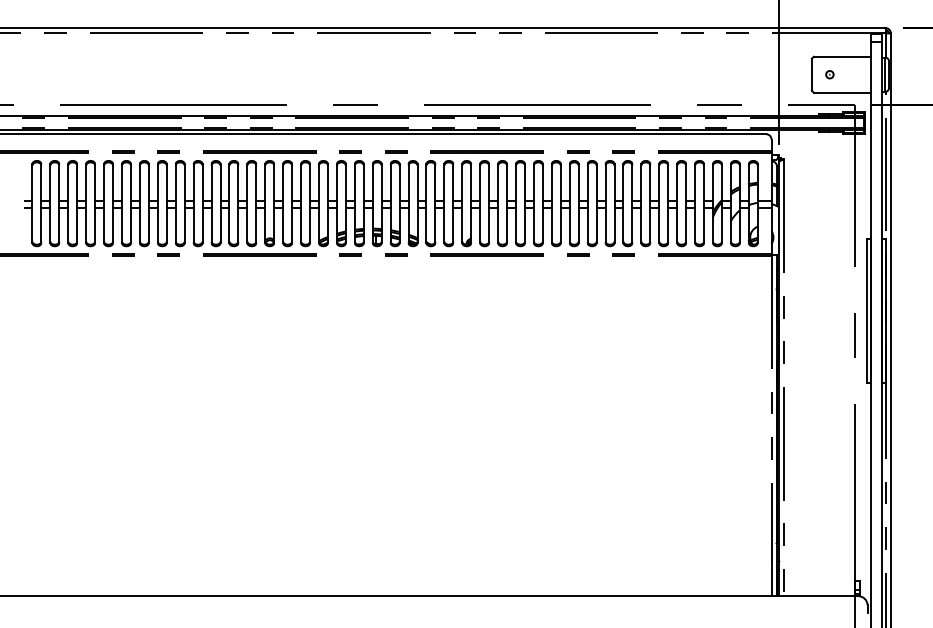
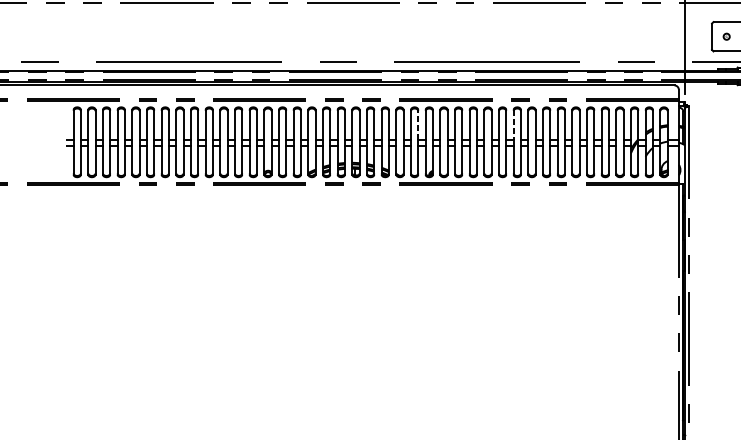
line: (453, 181) -> (418, 124), solid -> dashed
line: (569, 182) -> (513, 125), solid -> dashed

